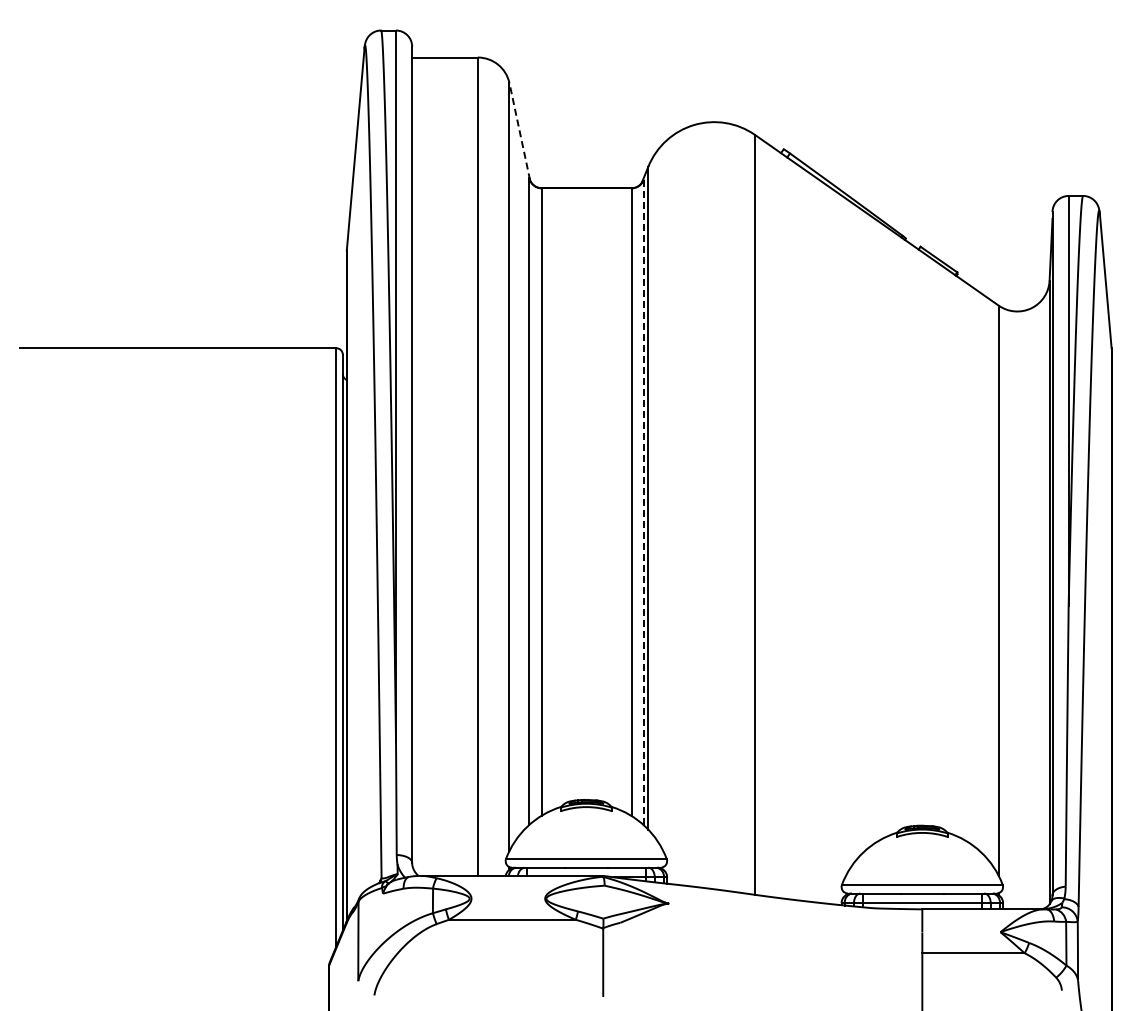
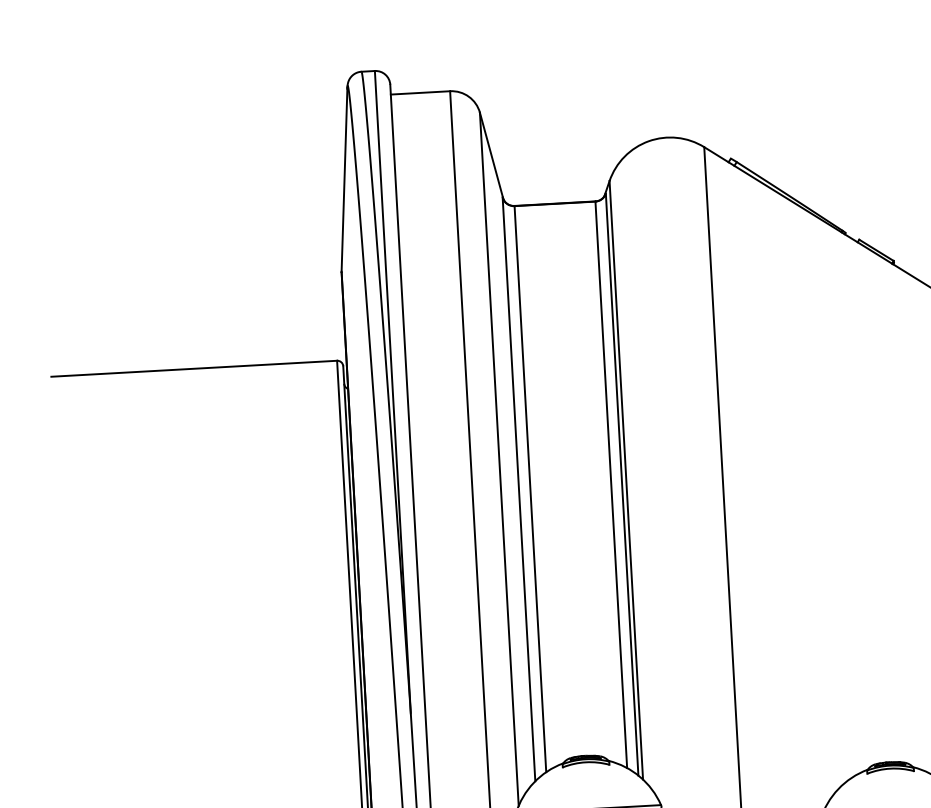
line: (519, 131) -> (491, 155), dashed -> solid
line: (643, 503) -> (622, 485), dashed -> solid

